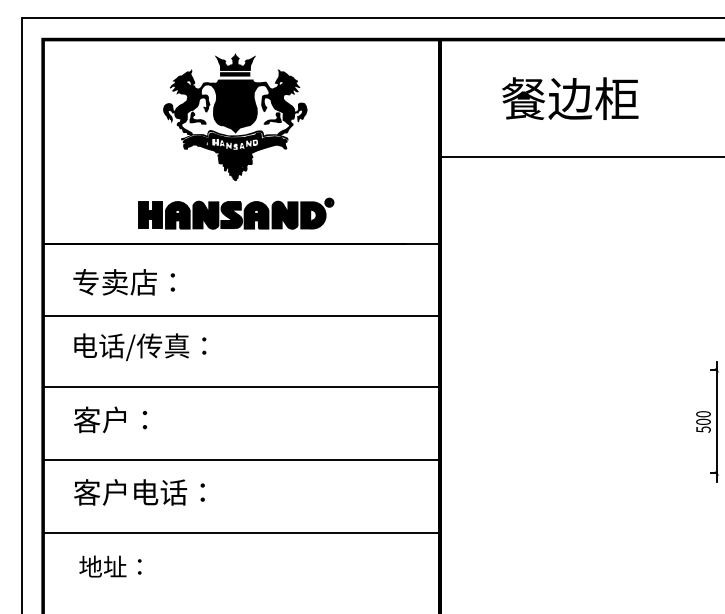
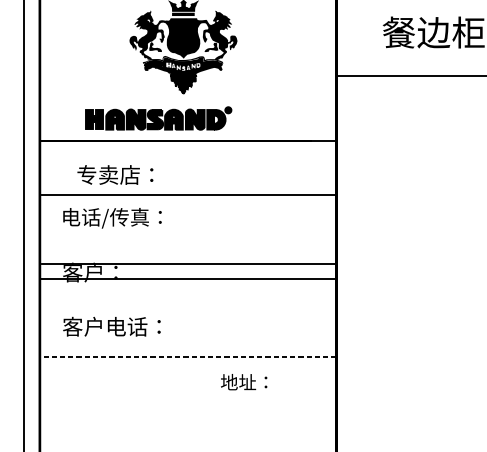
part: (236, 213) -> (158, 118), moved
text: (123, 282) -> (114, 175), moved
line: (242, 386) -> (188, 264), moved
line: (241, 459) -> (188, 279), moved
line: (241, 532) -> (188, 356), solid -> dashed
text: (110, 566) -> (244, 382), moved

